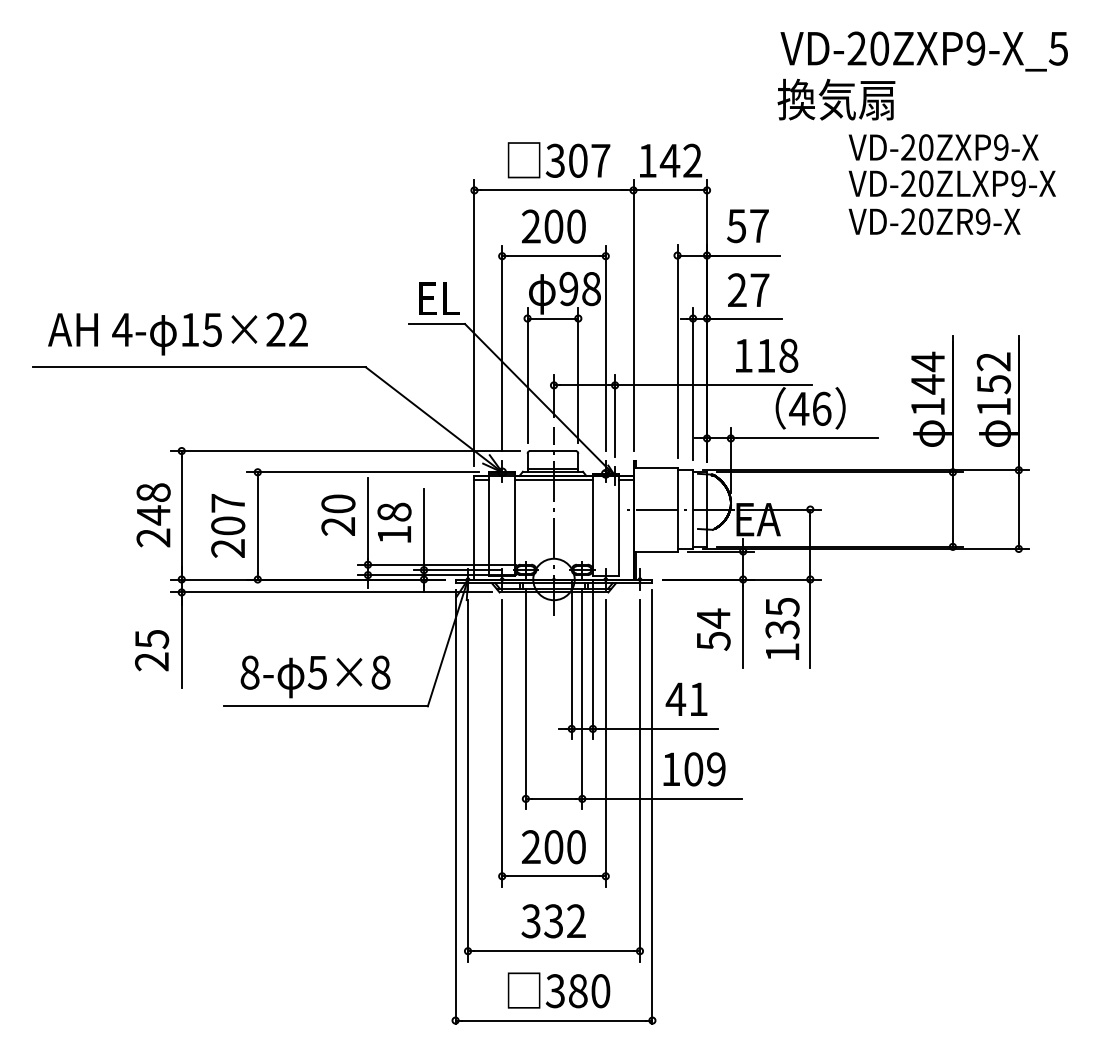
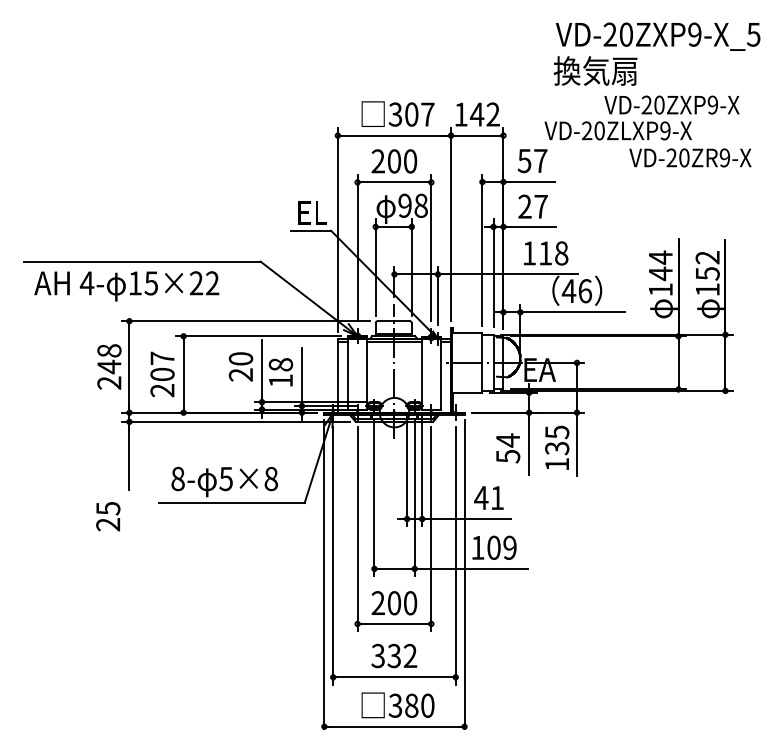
text: (951, 183) -> (617, 130), moved
text: (934, 221) -> (690, 157), moved
text: (177, 333) -> (126, 285), moved
text: (152, 650) -> (108, 516), moved

